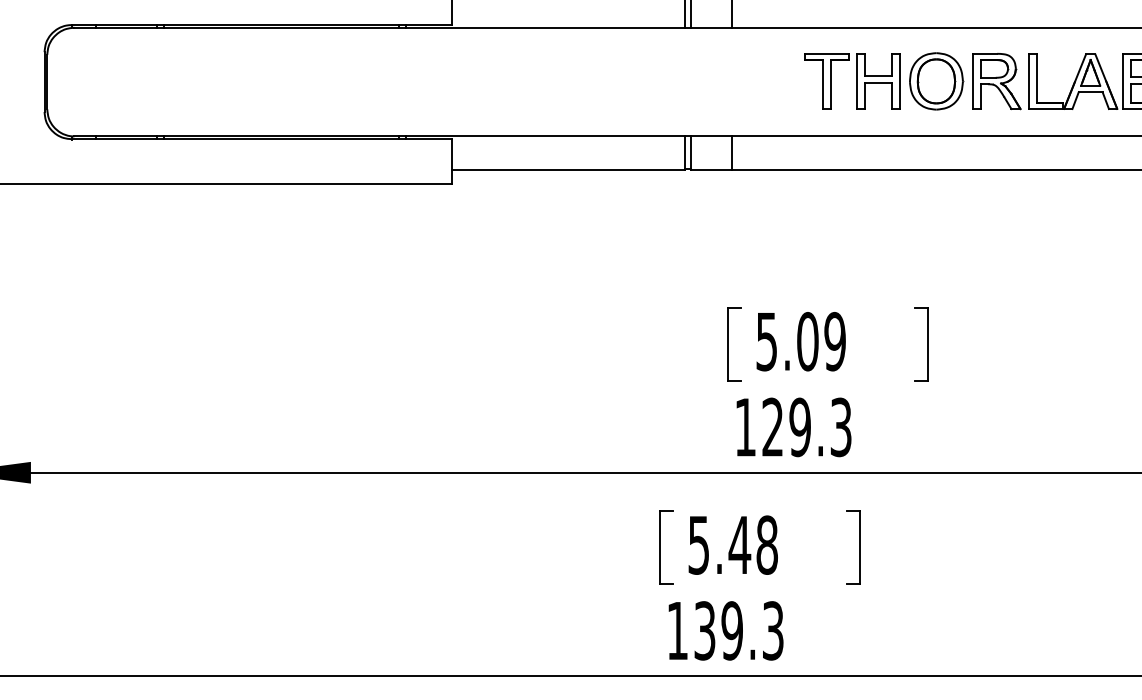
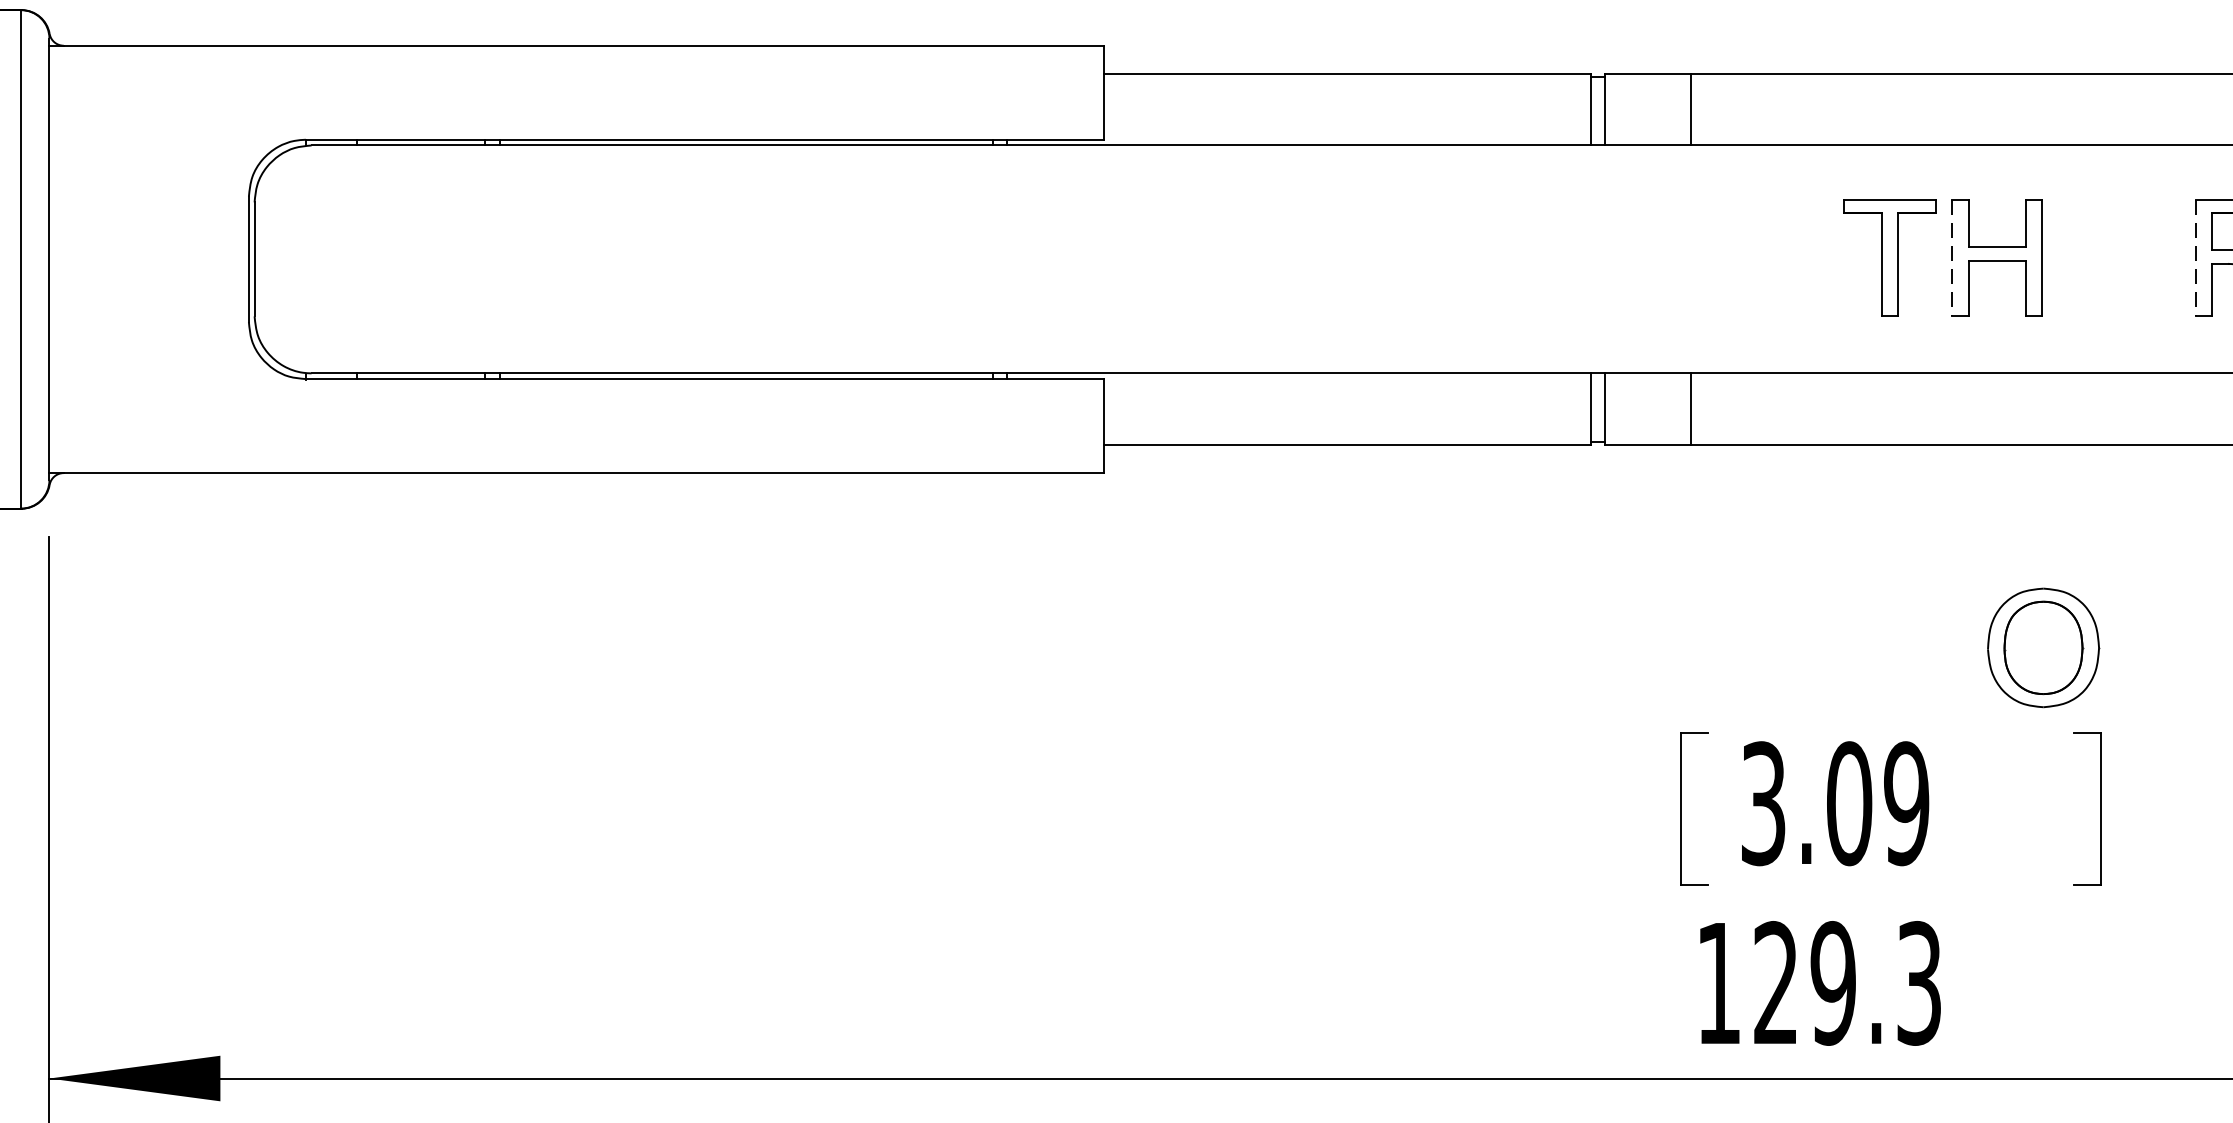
line: (856, 81) -> (1951, 258), solid -> dashed
part: (936, 81) -> (2043, 648), moved
line: (972, 81) -> (2194, 258), solid -> dashed
text: (767, 340) -> (1764, 801), 5.09 -> 3.09

